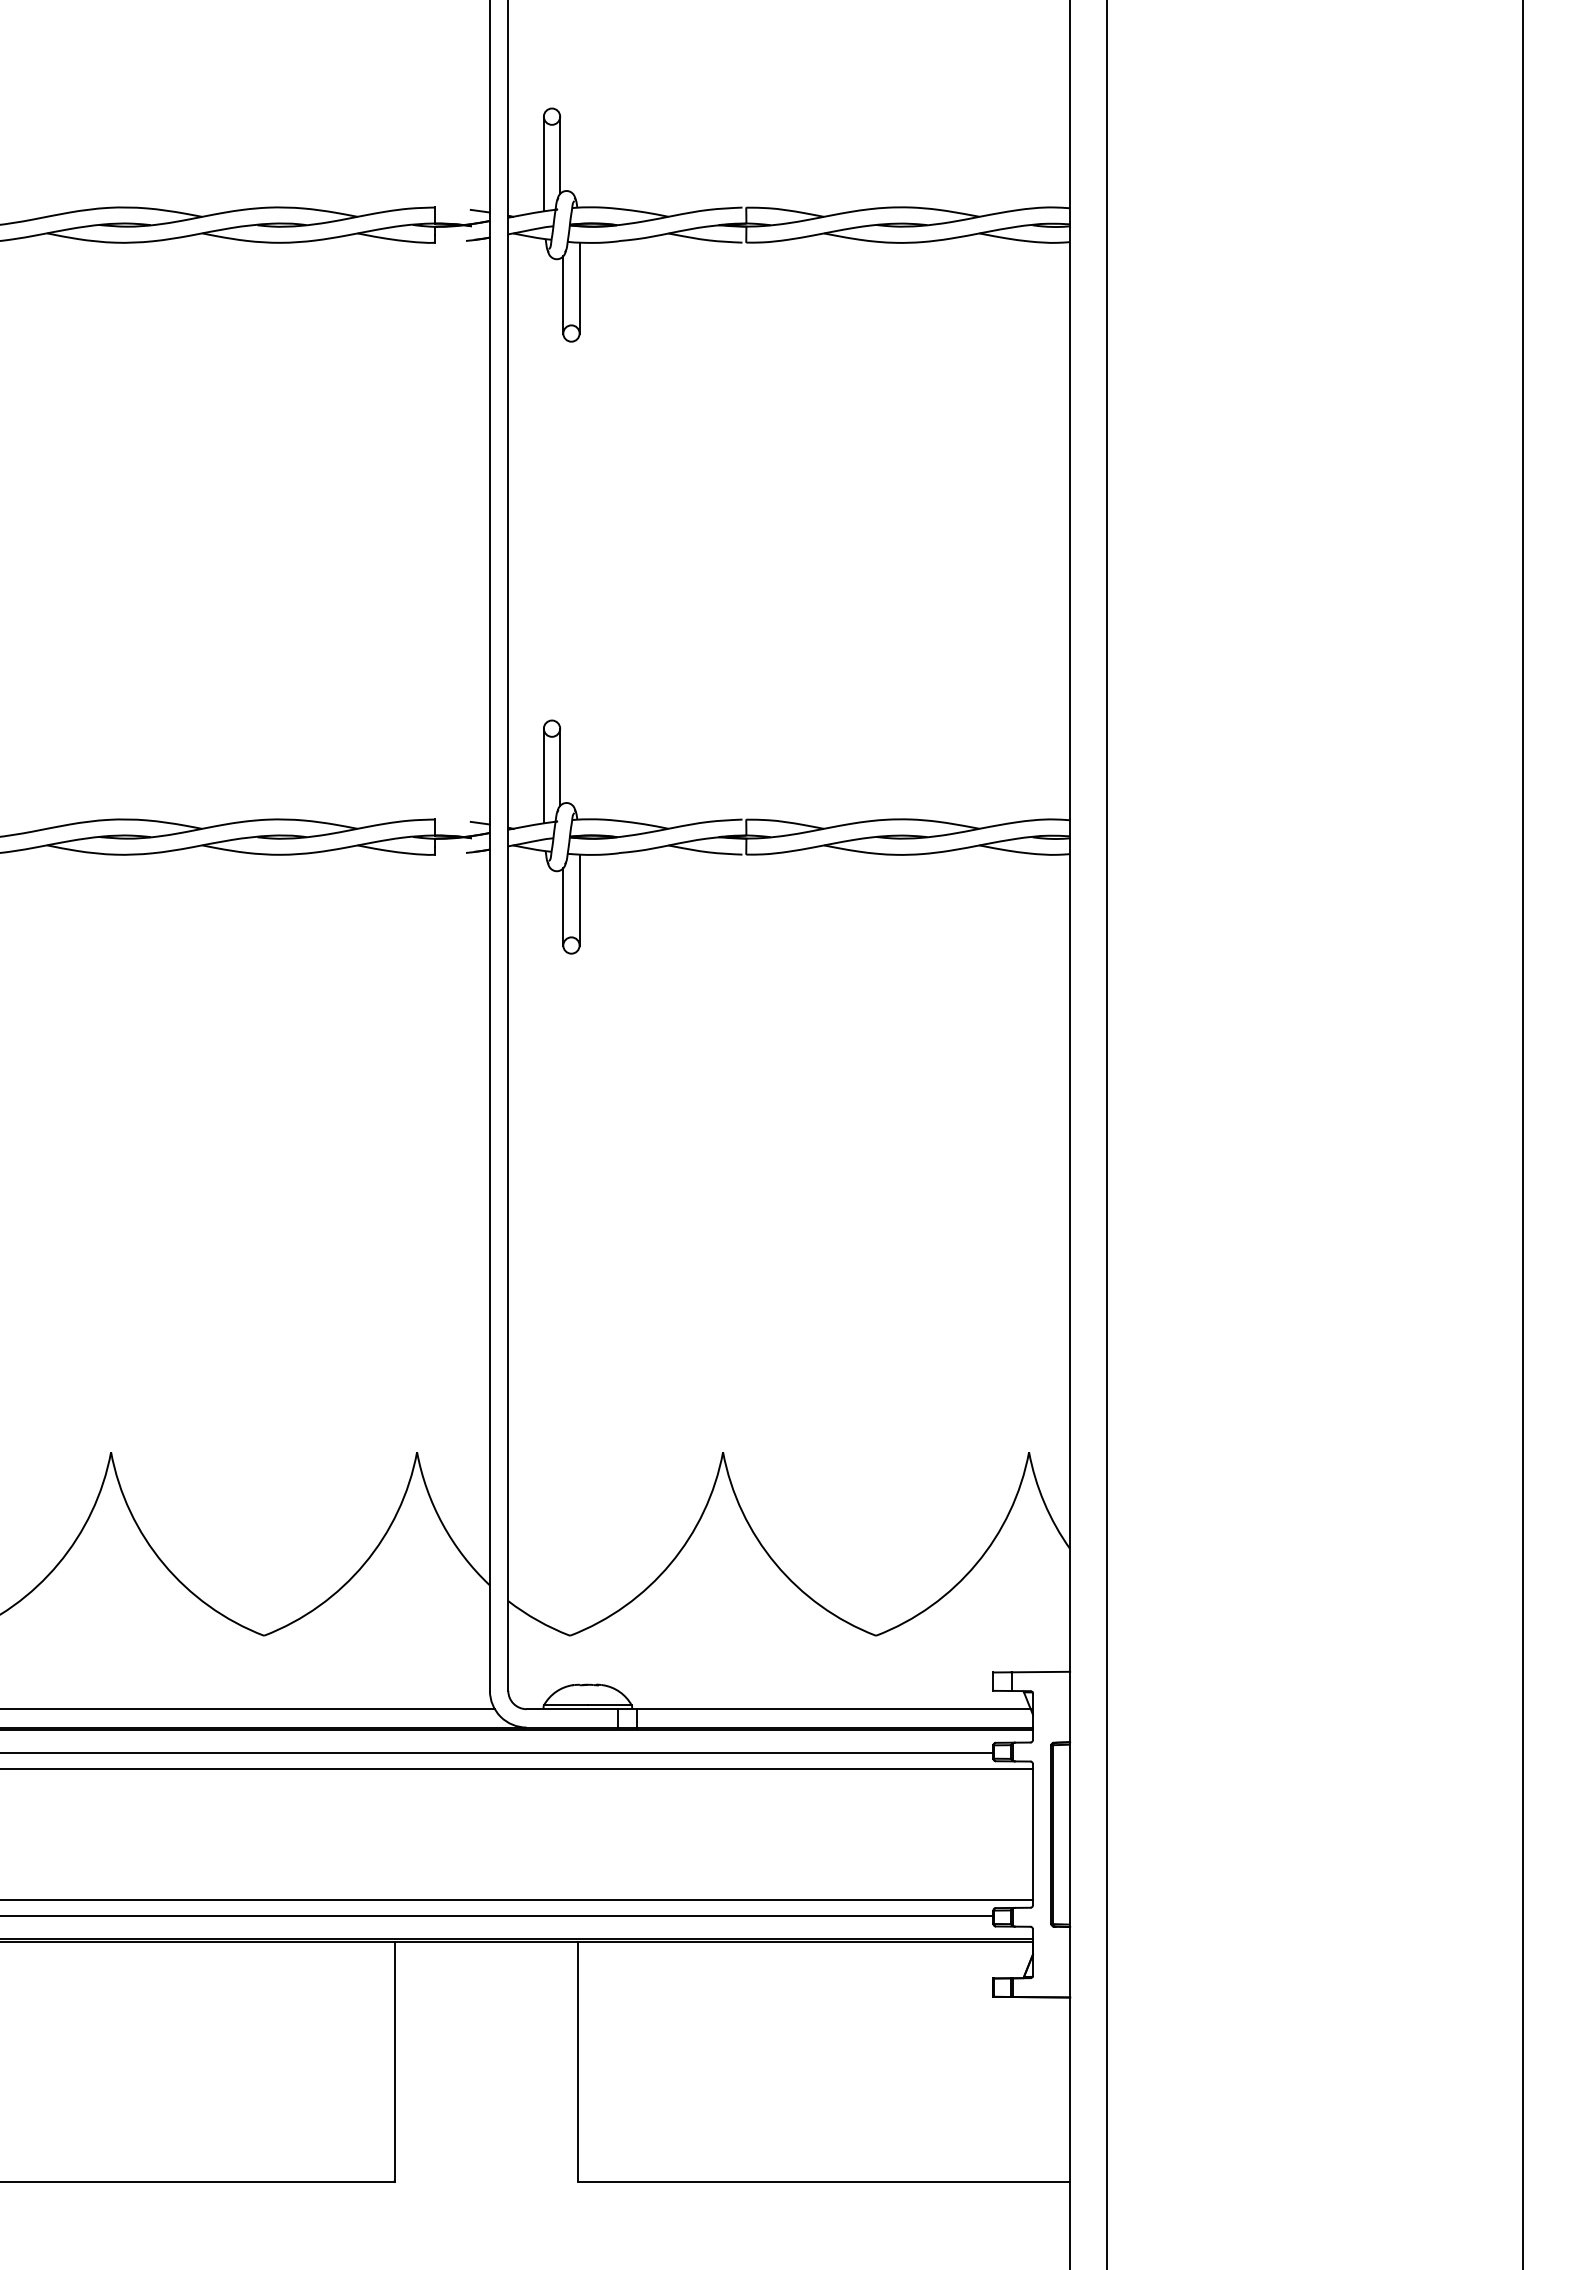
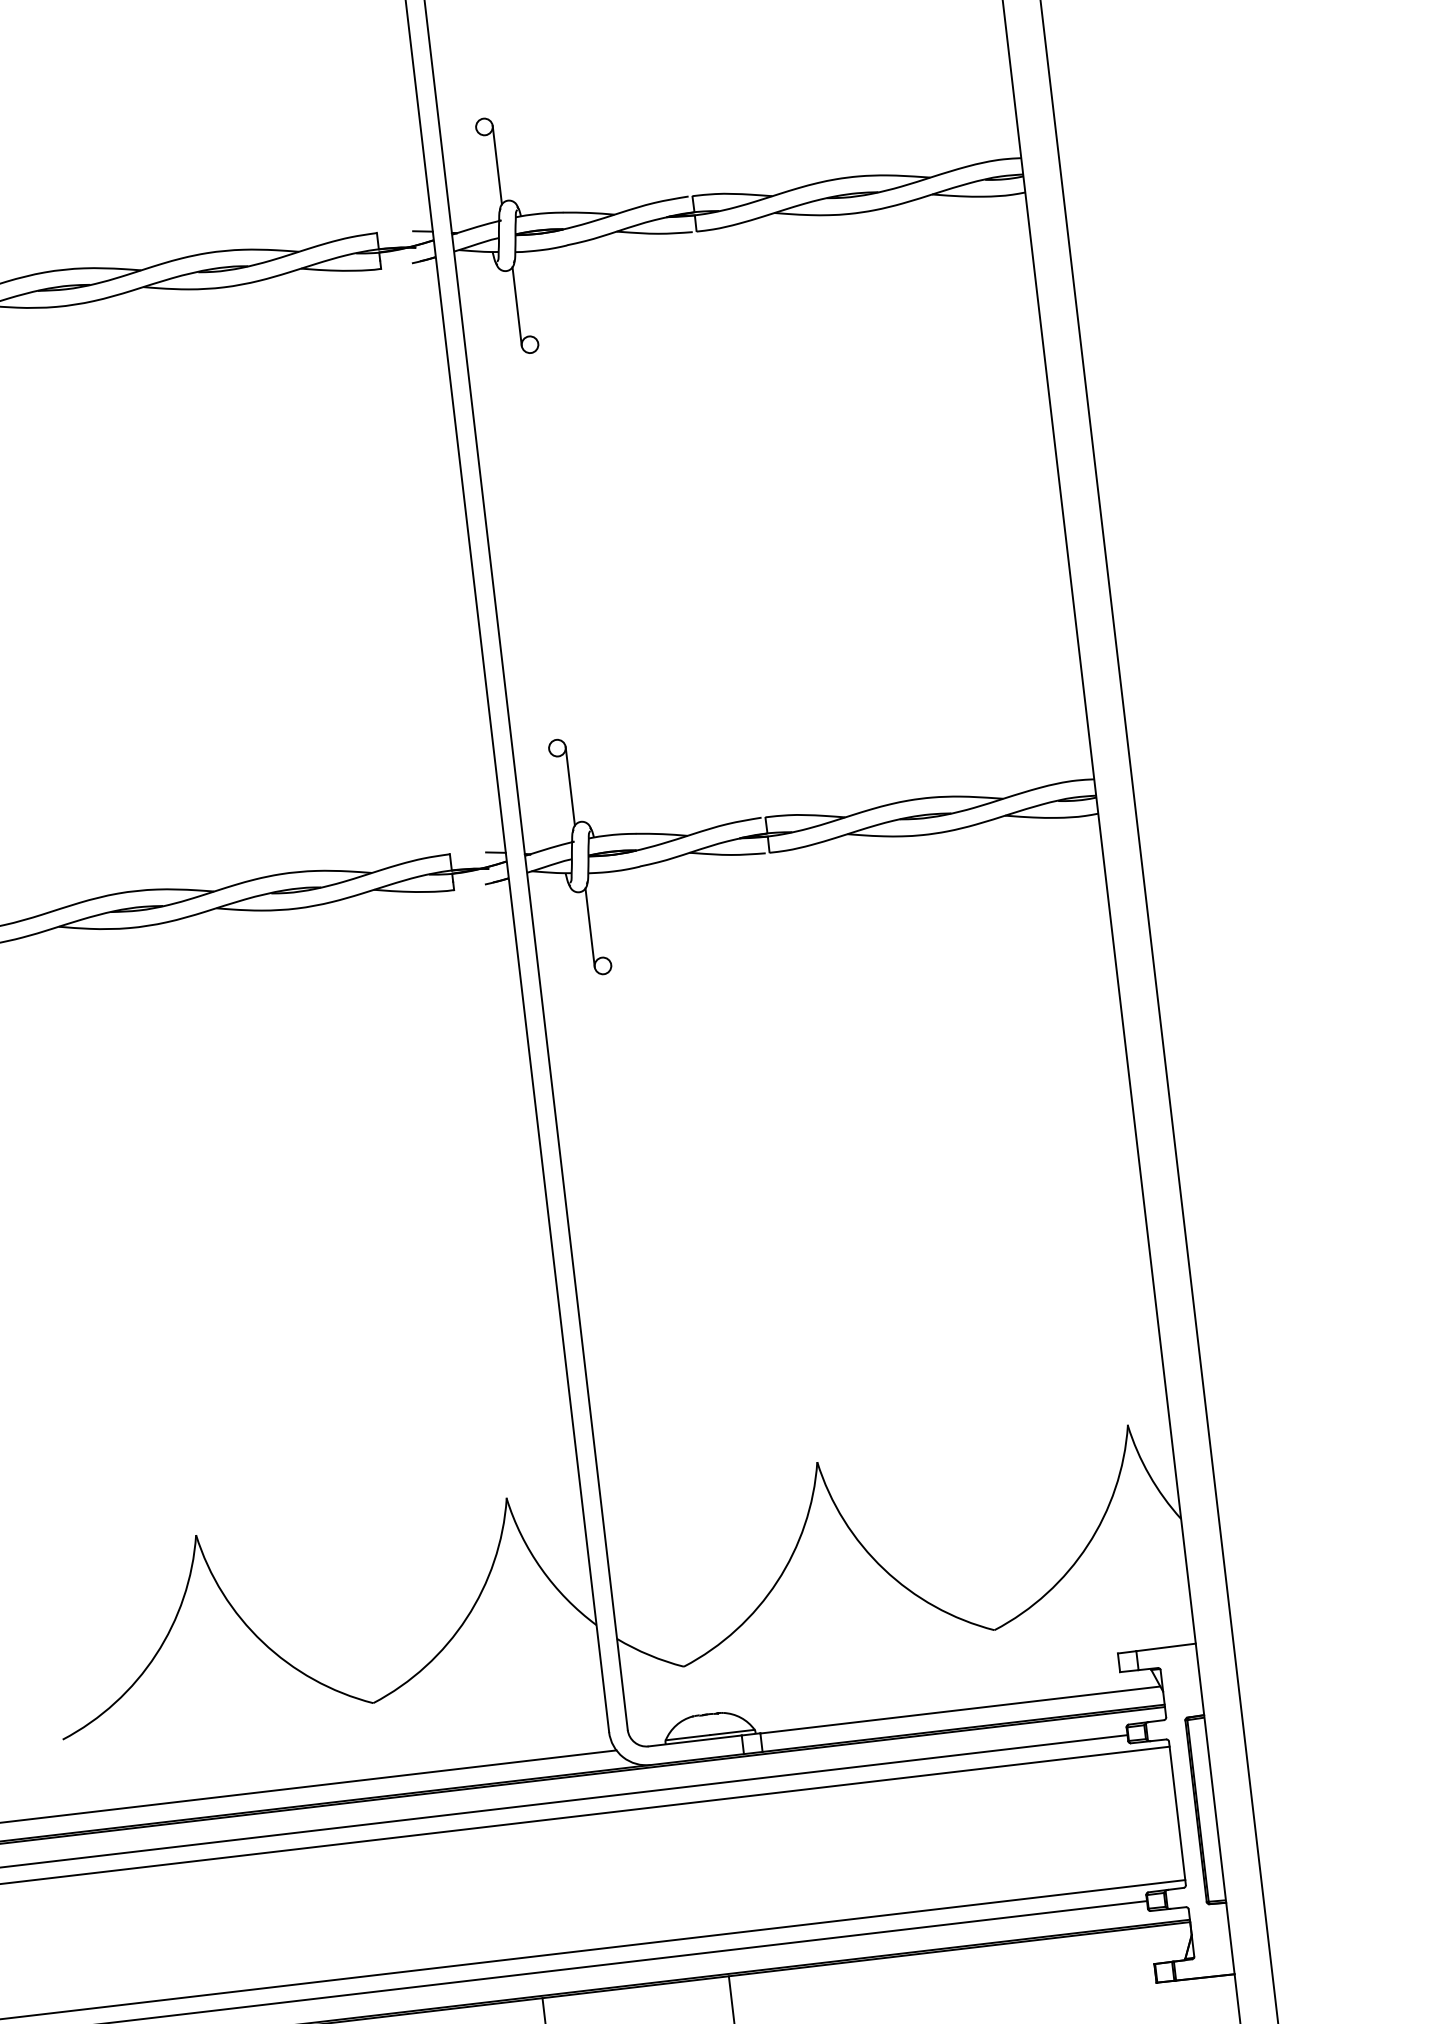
line: (543, 163) -> (481, 175), removed
line: (579, 287) -> (532, 297), removed
line: (543, 775) -> (554, 796), removed
line: (579, 899) -> (605, 918), removed

